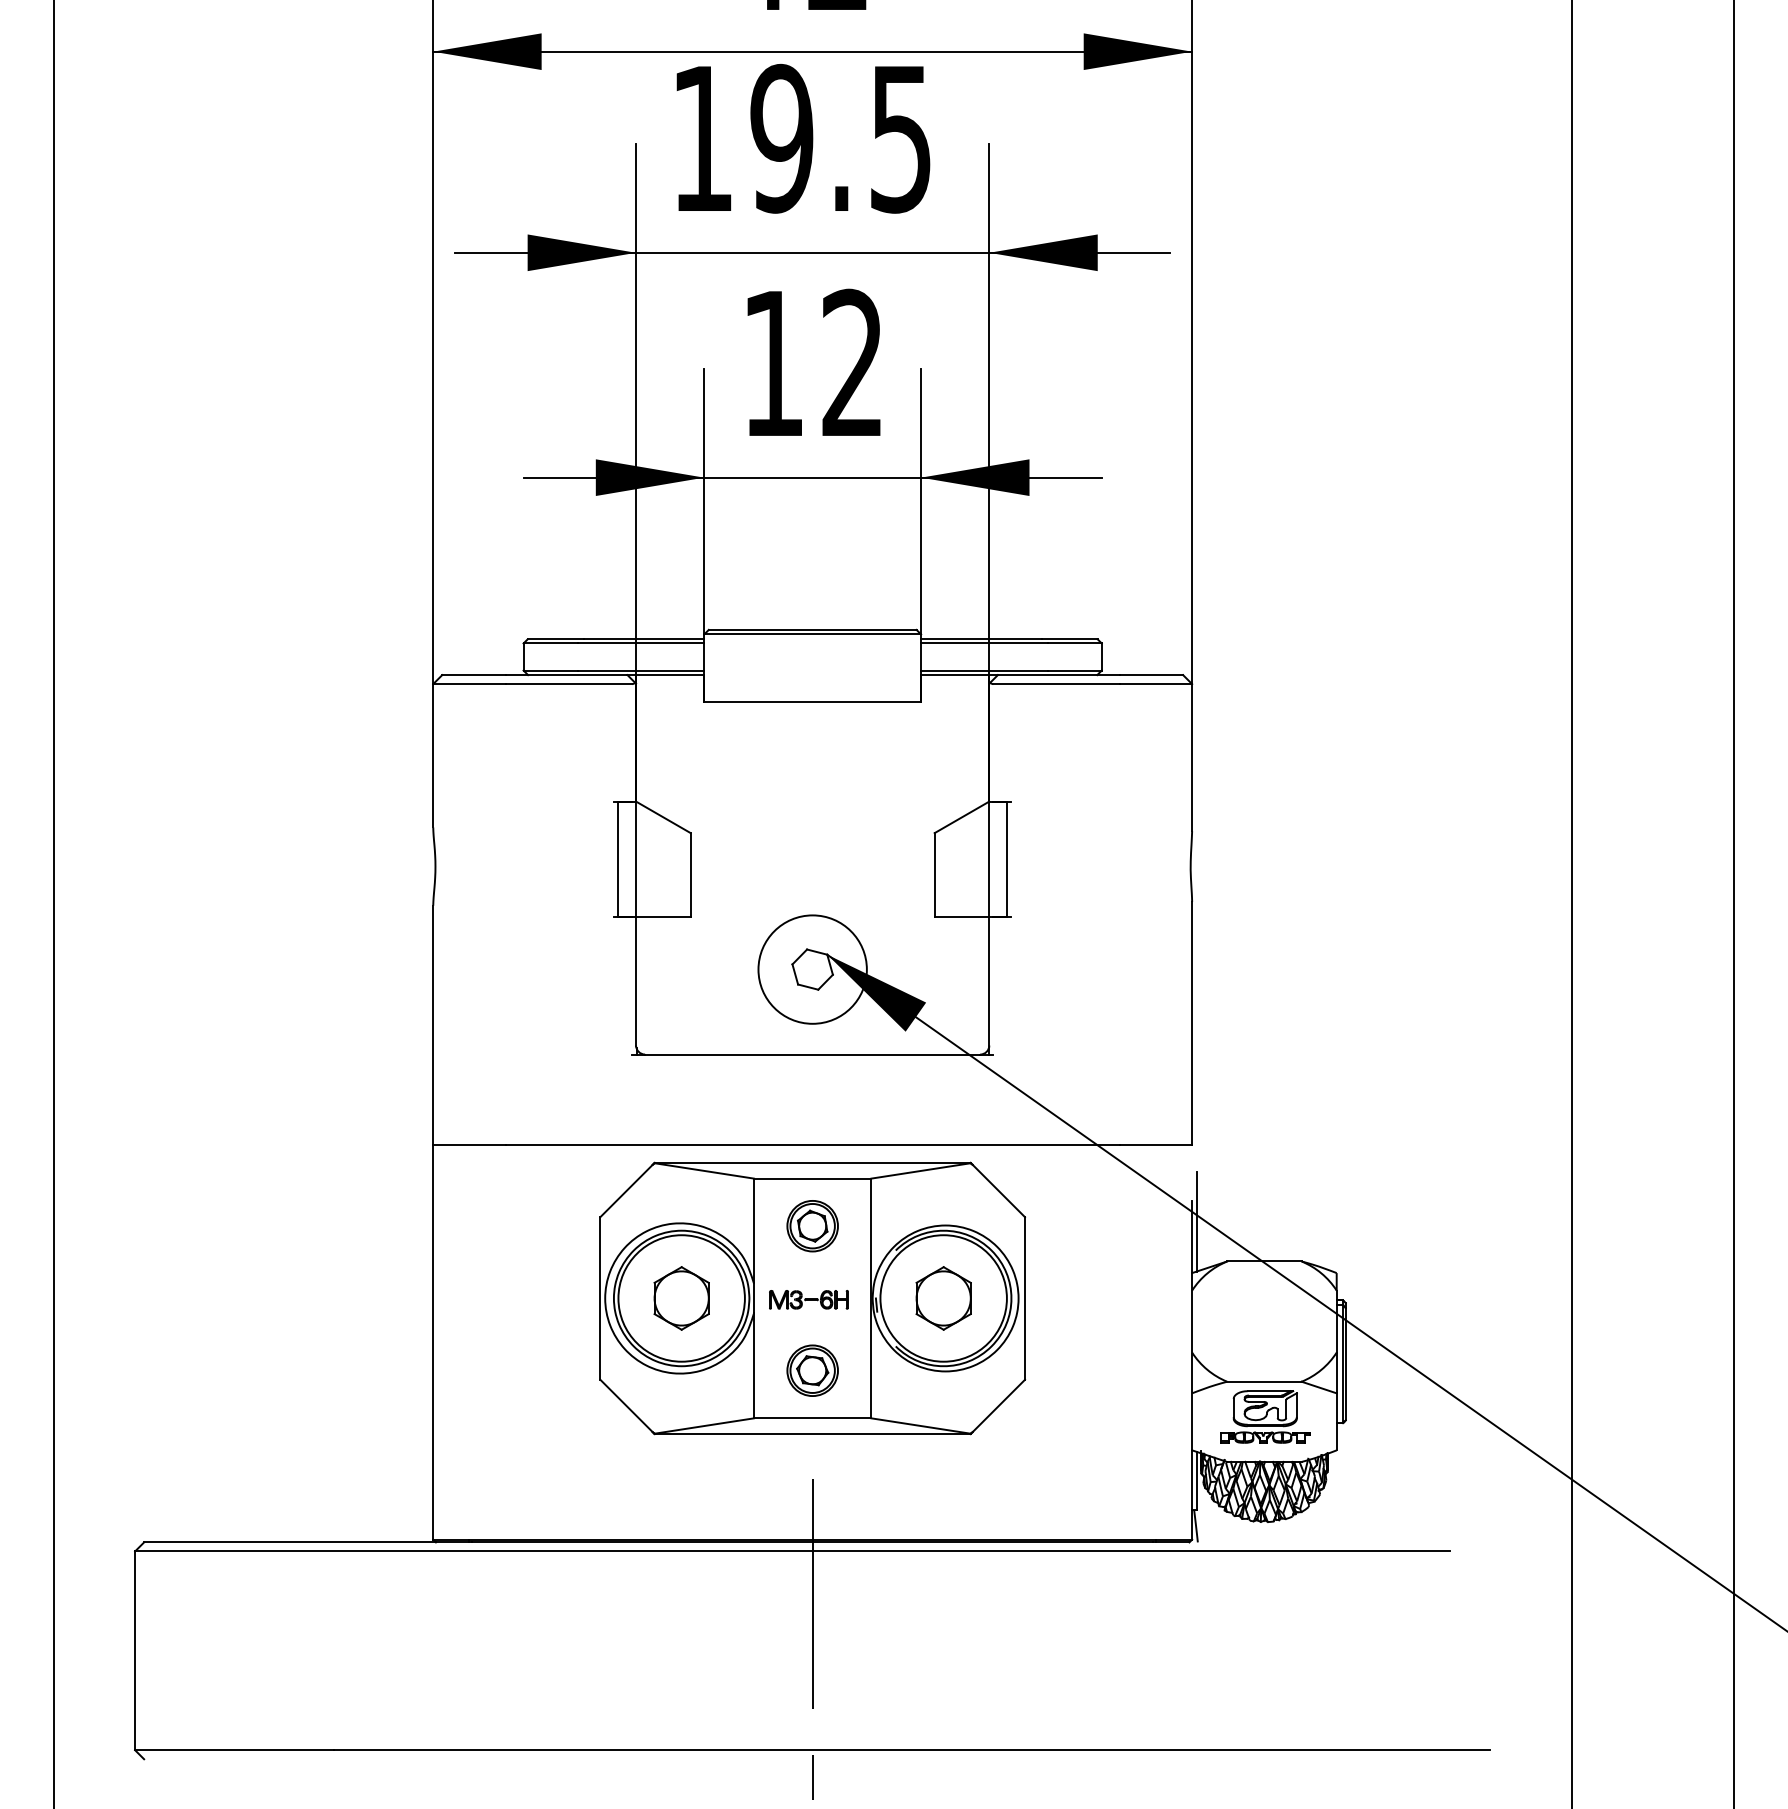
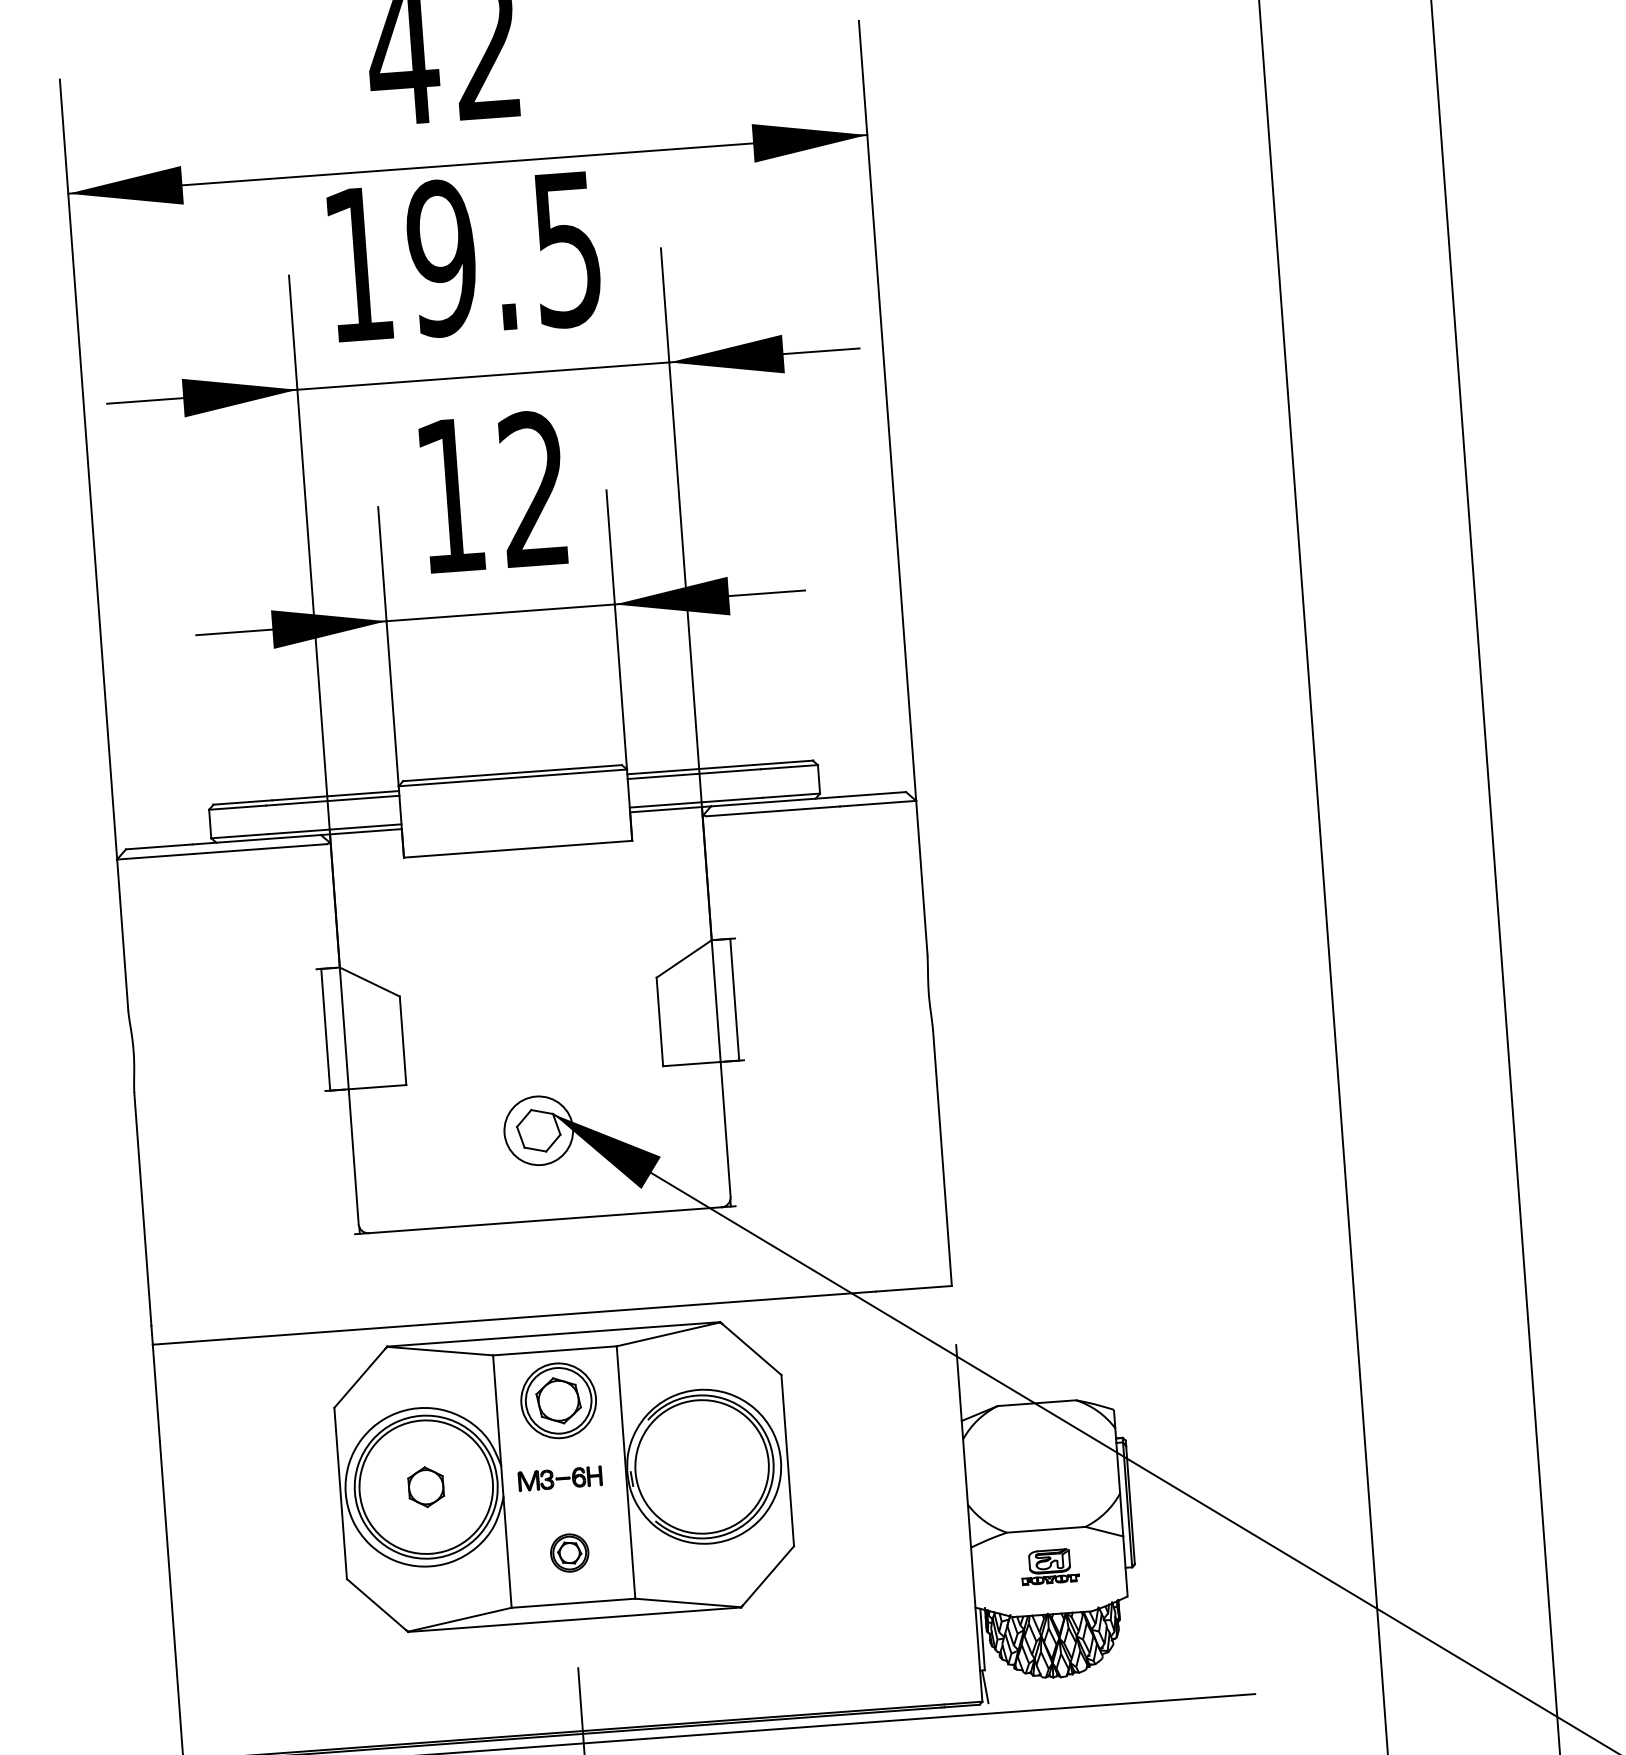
circle: (812, 969) -> (538, 1130), size x0.6
line: (1196, 1221) -> (962, 1366), removed
part: (812, 1226) -> (558, 1401), size x1.4
part: (681, 1298) -> (426, 1487), size x0.6
part: (943, 1298) -> (701, 1466), removed
part: (812, 1370) -> (569, 1552), size x0.7
part: (1265, 1416) -> (1050, 1566), size x0.6

